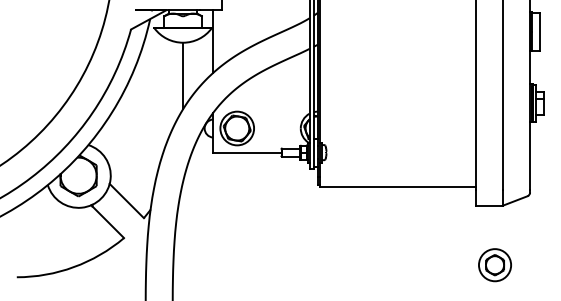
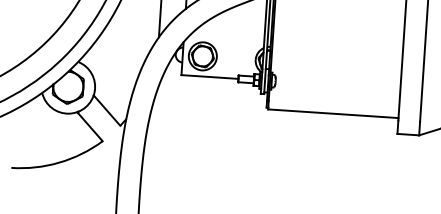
part: (494, 265) -> (409, 184), removed

